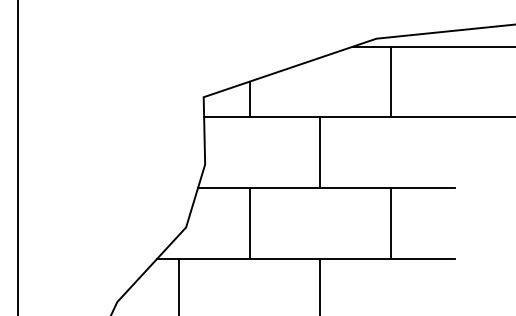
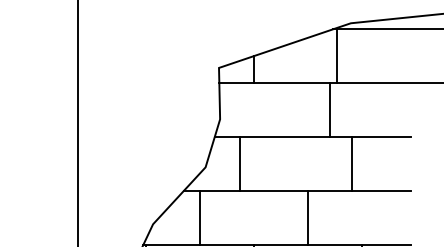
line: (390, 82) -> (336, 56), moved
line: (319, 152) -> (329, 110), moved
line: (248, 223) -> (239, 164), moved
line: (390, 223) -> (351, 164), moved

